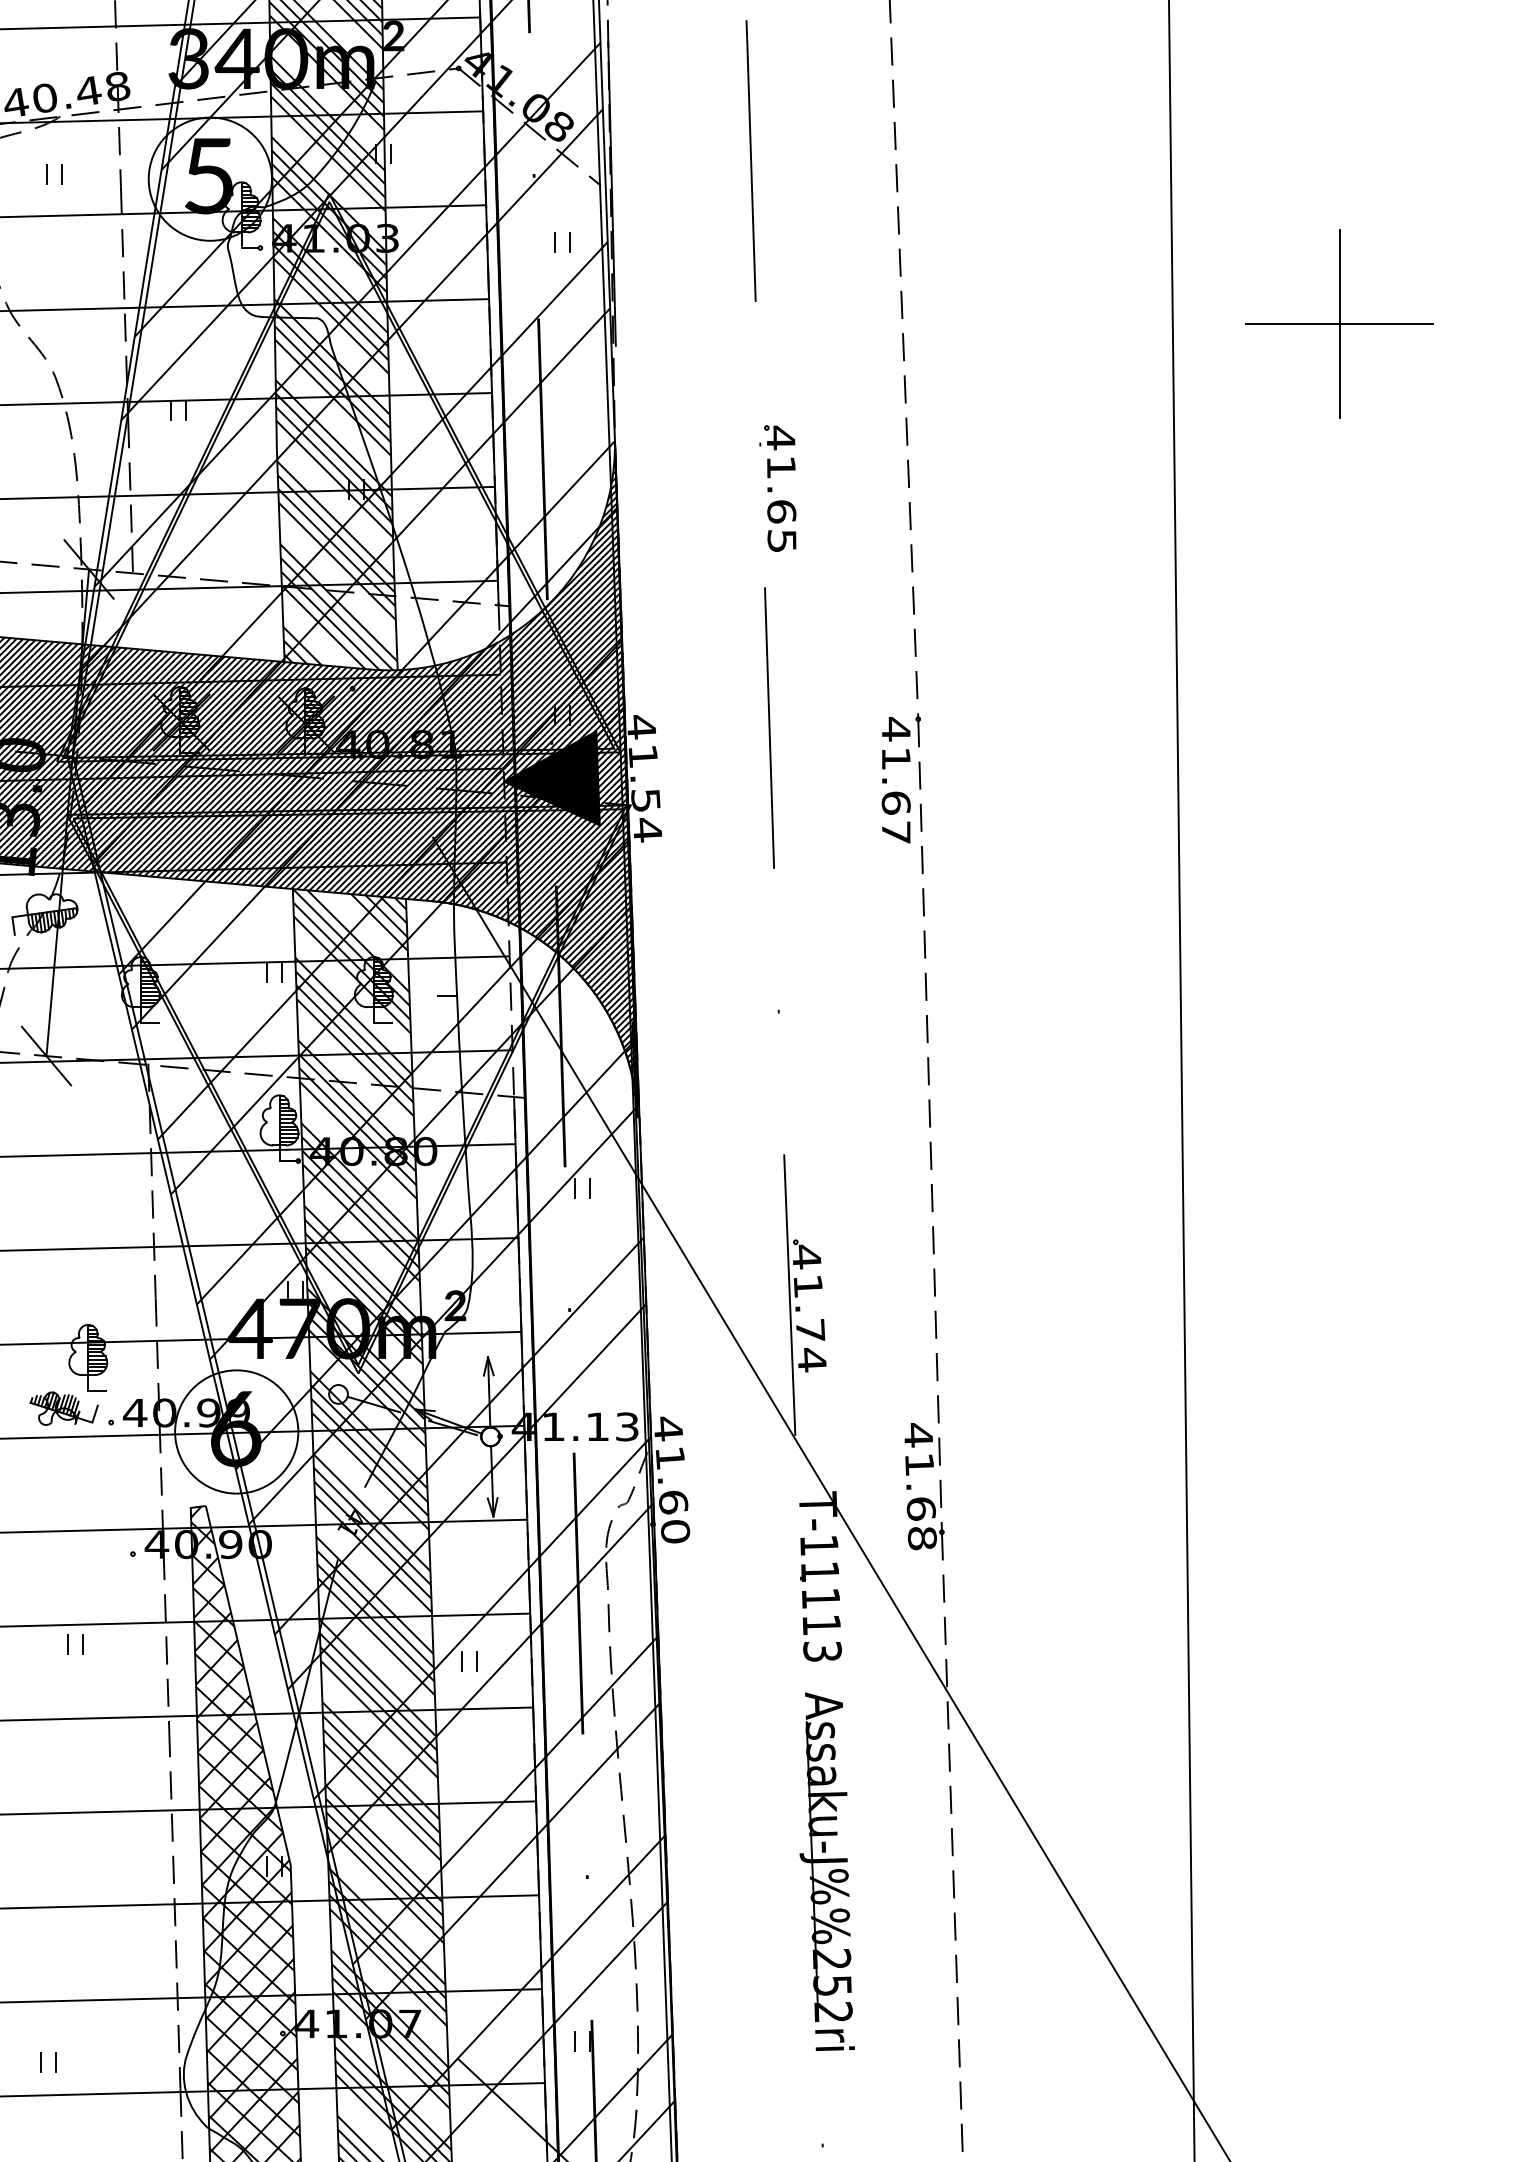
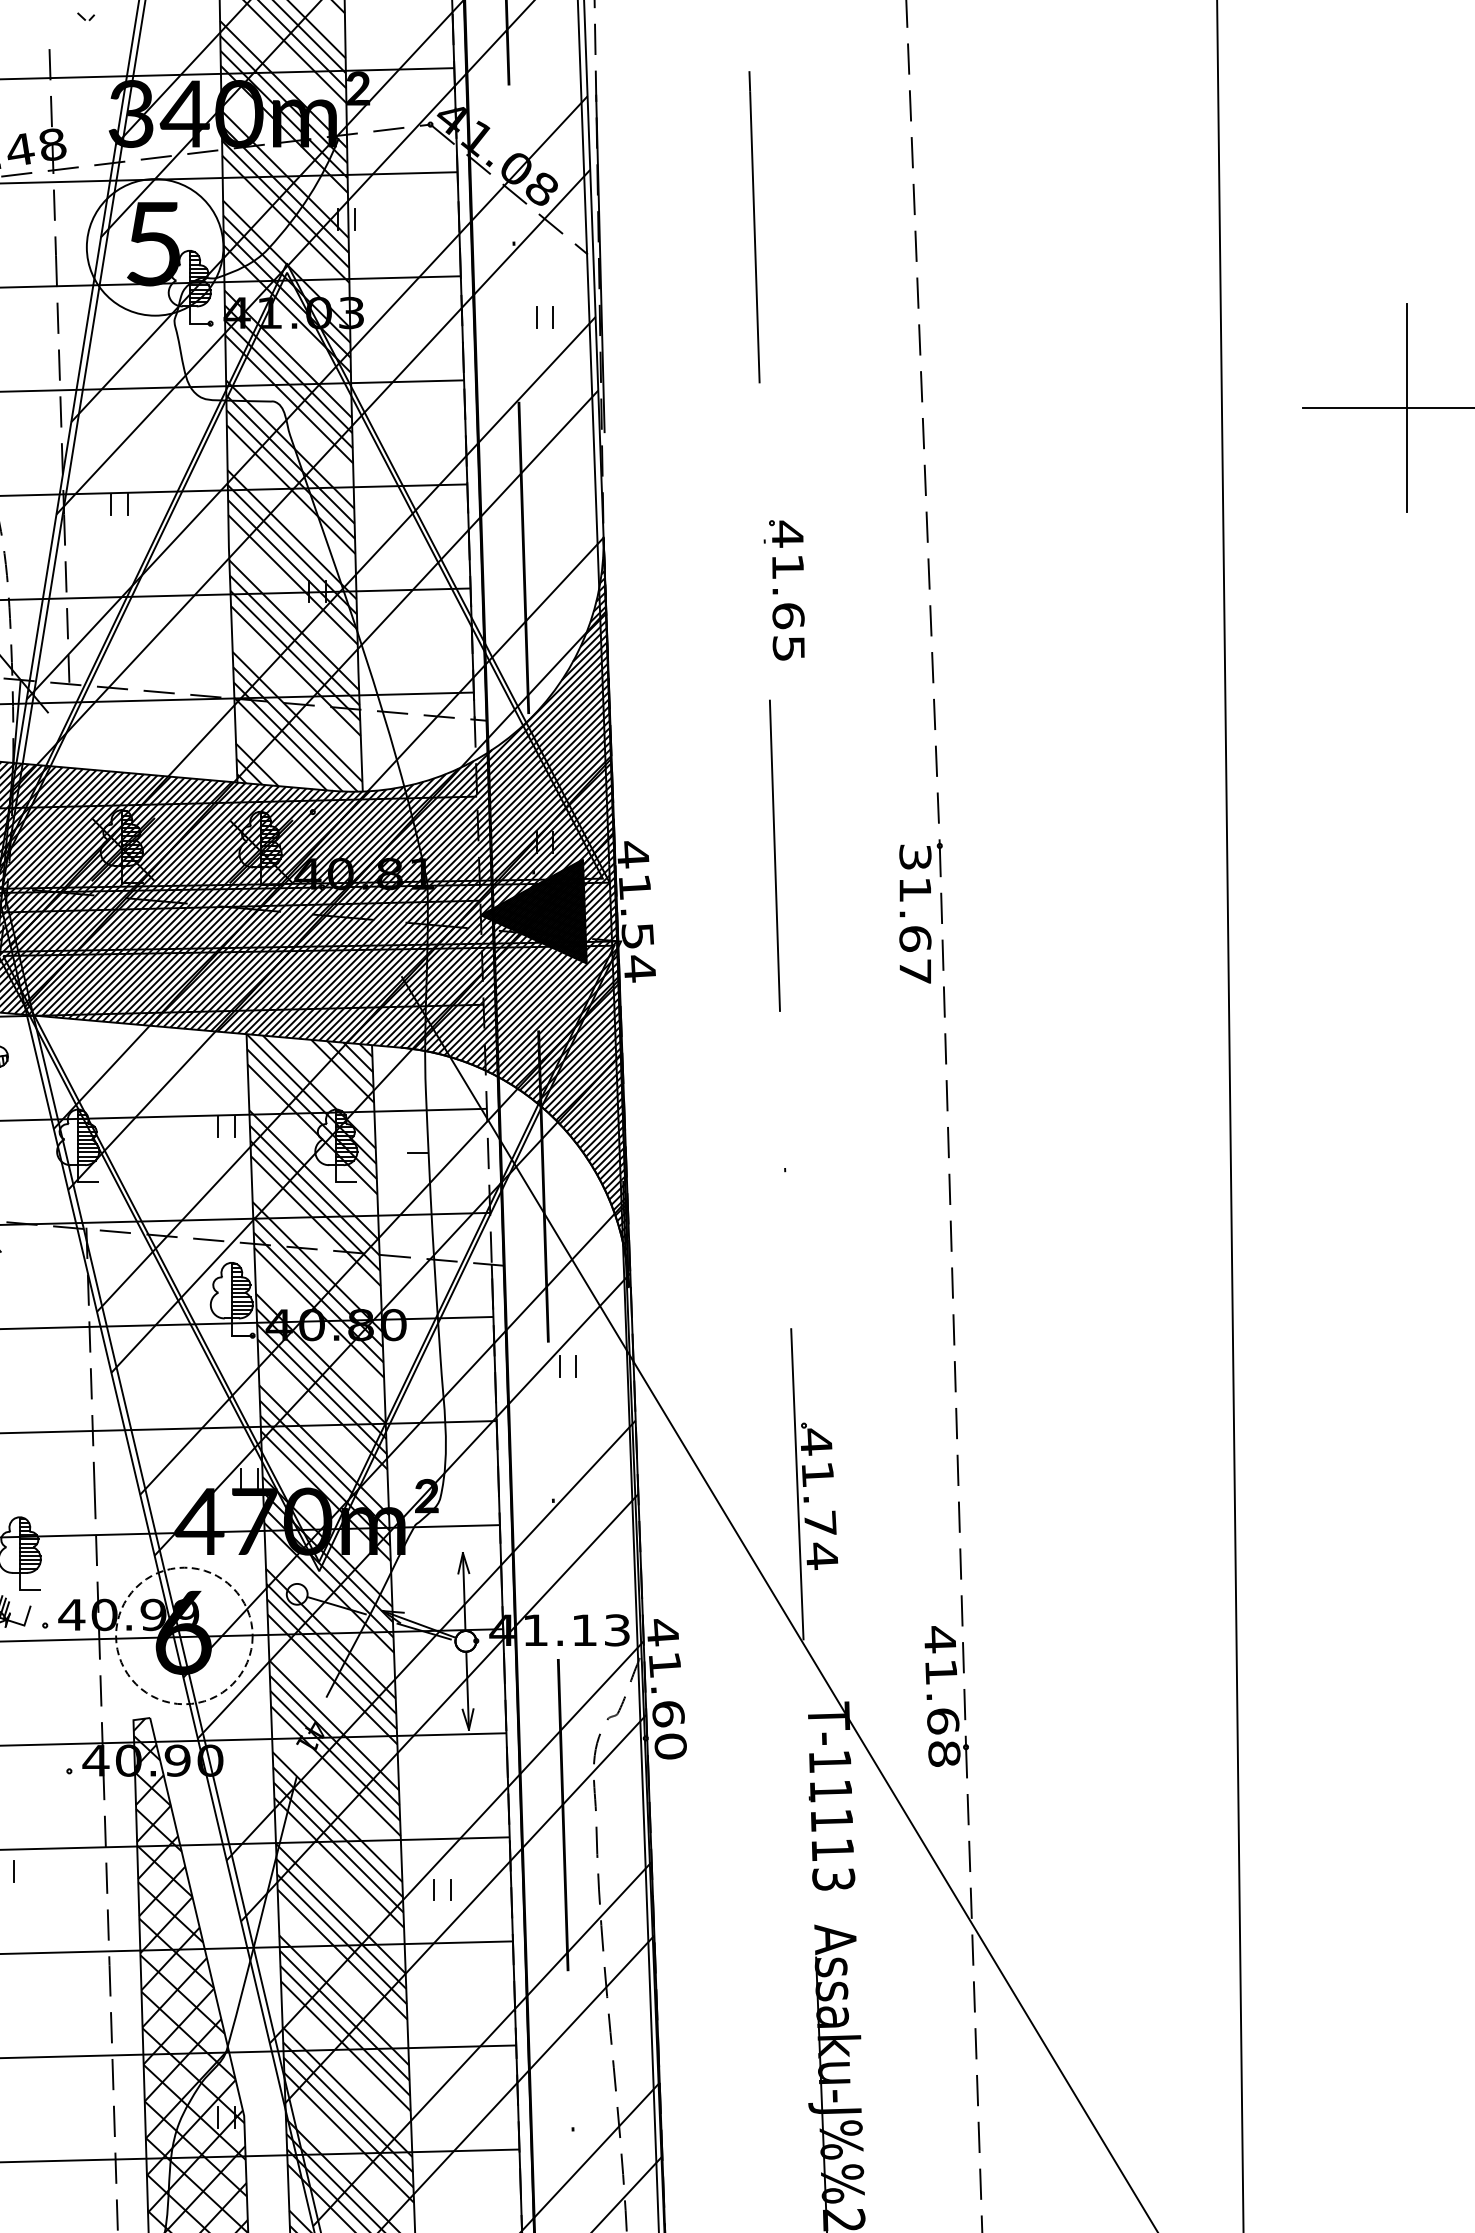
text: (895, 729) -> (914, 857), 41.67 -> 31.67
circle: (236, 1431) -> (184, 1635), solid -> dashed

